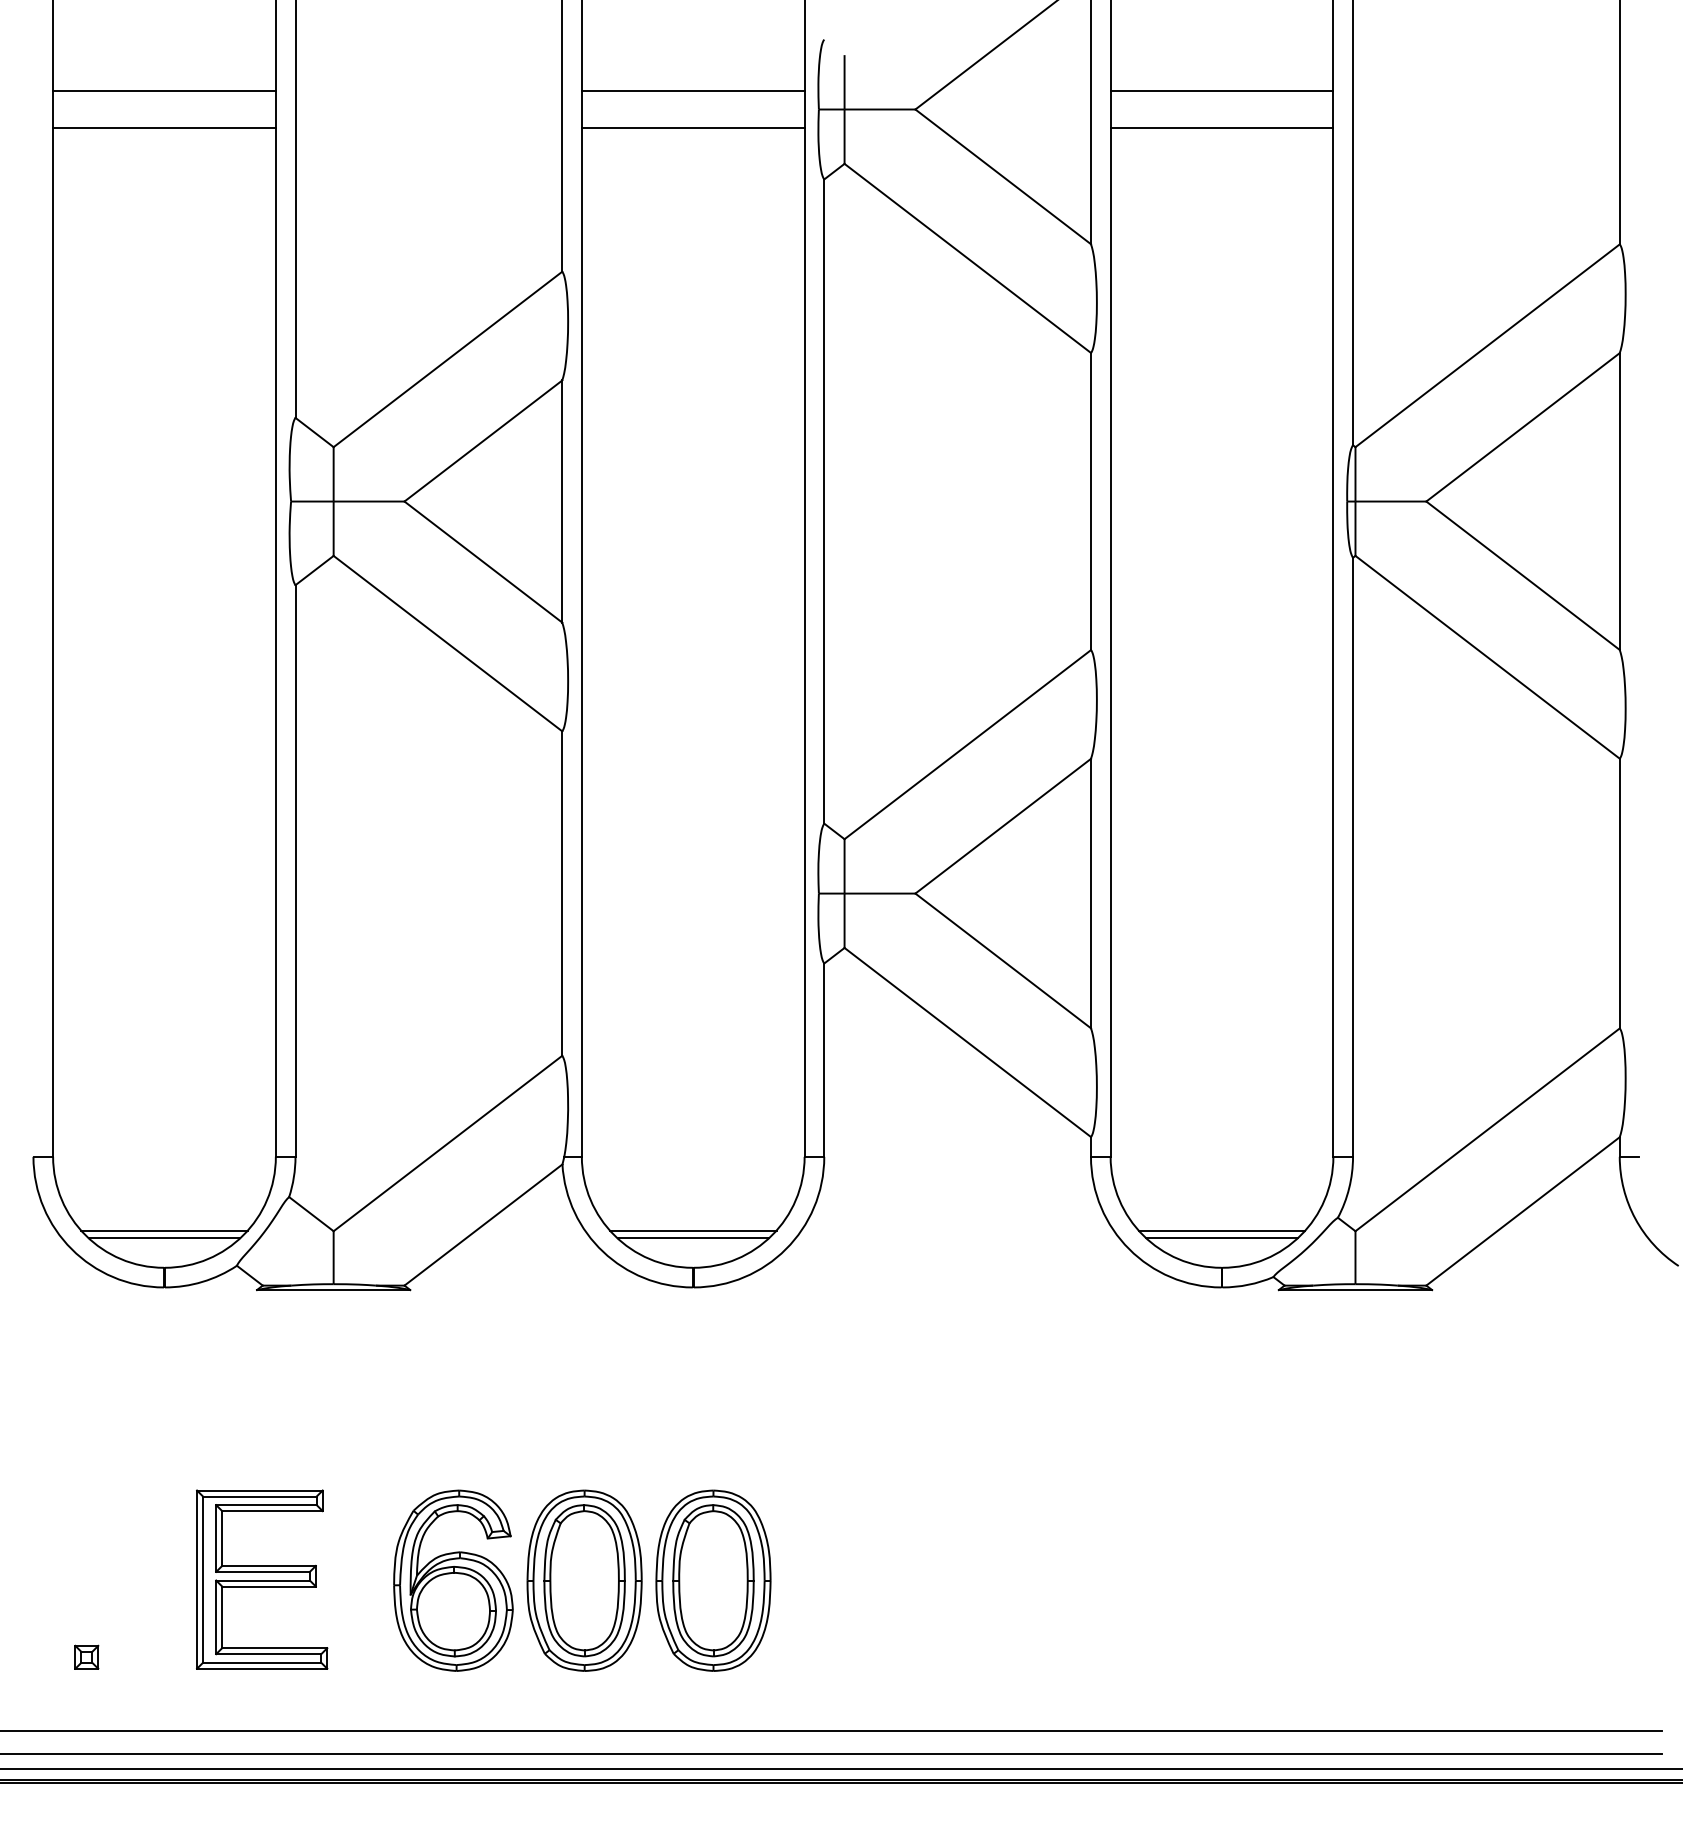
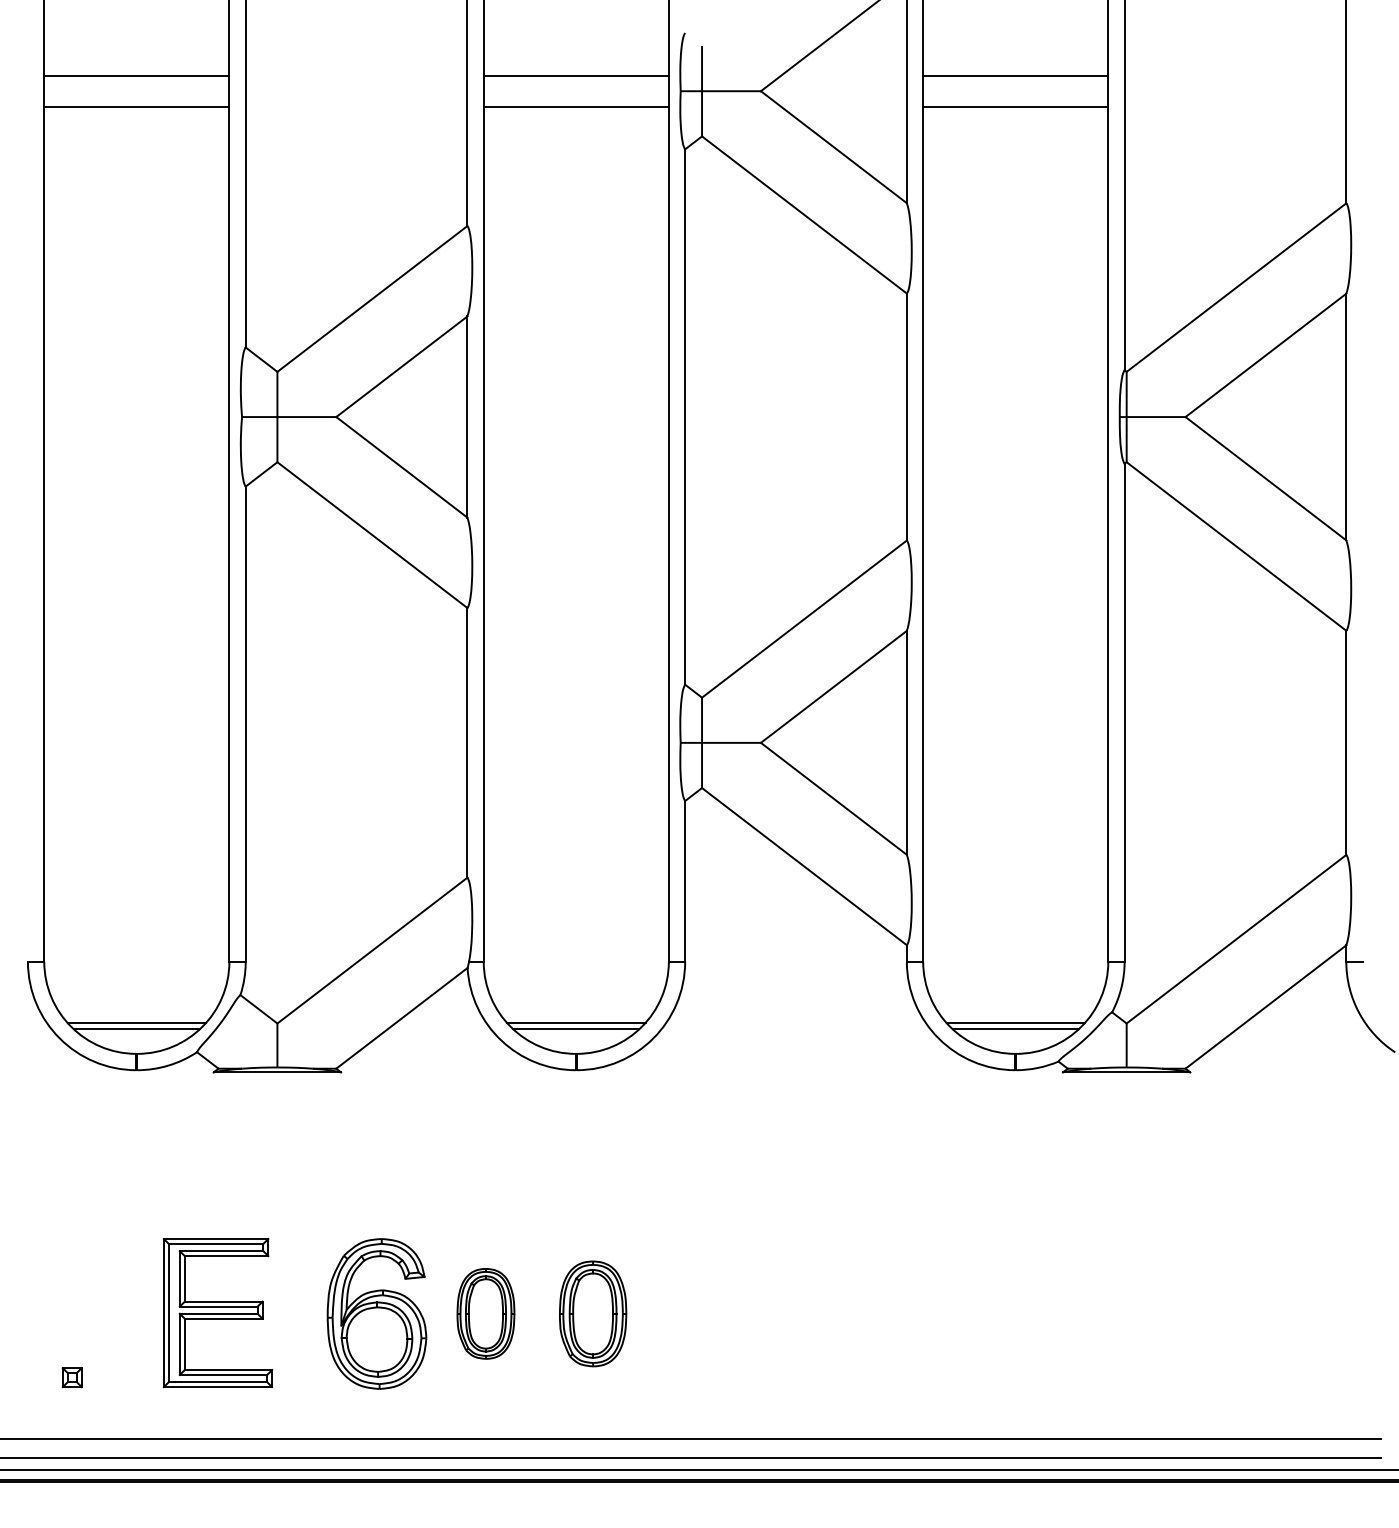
part: (584, 1580) -> (485, 1313), size x0.6
part: (713, 1580) -> (593, 1313), size x0.7

